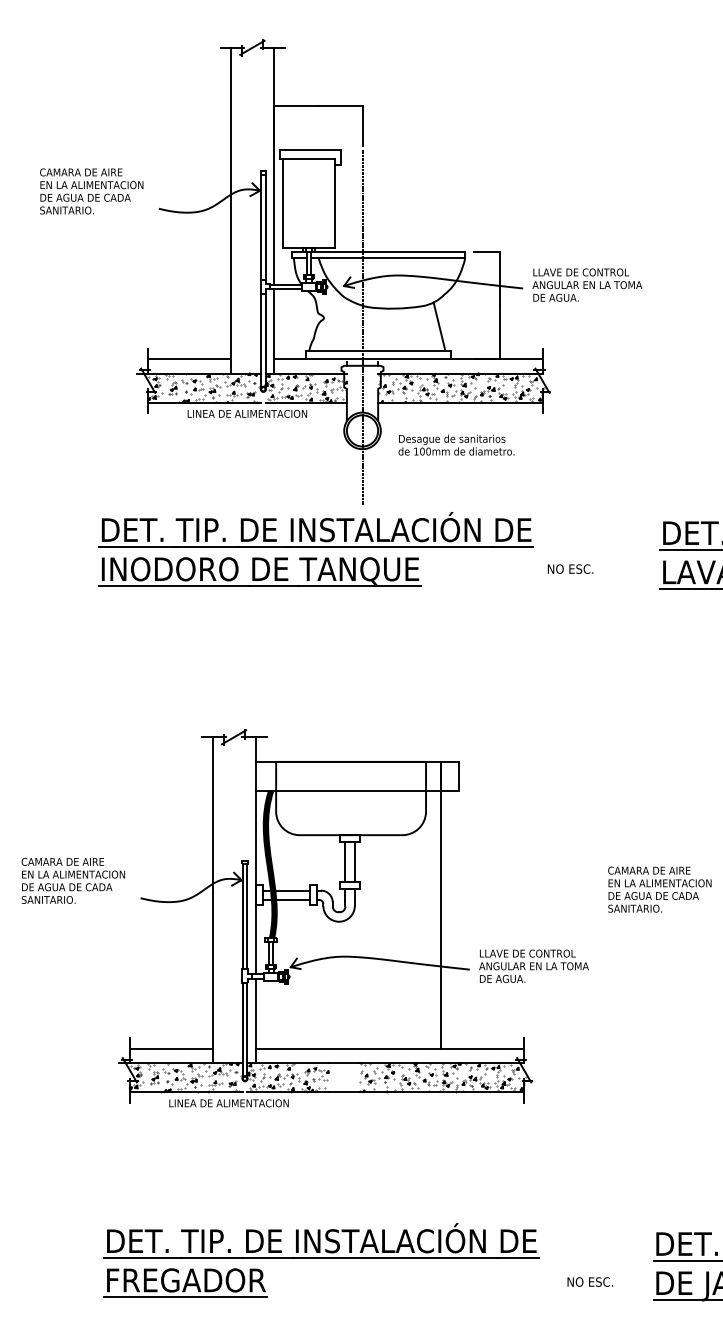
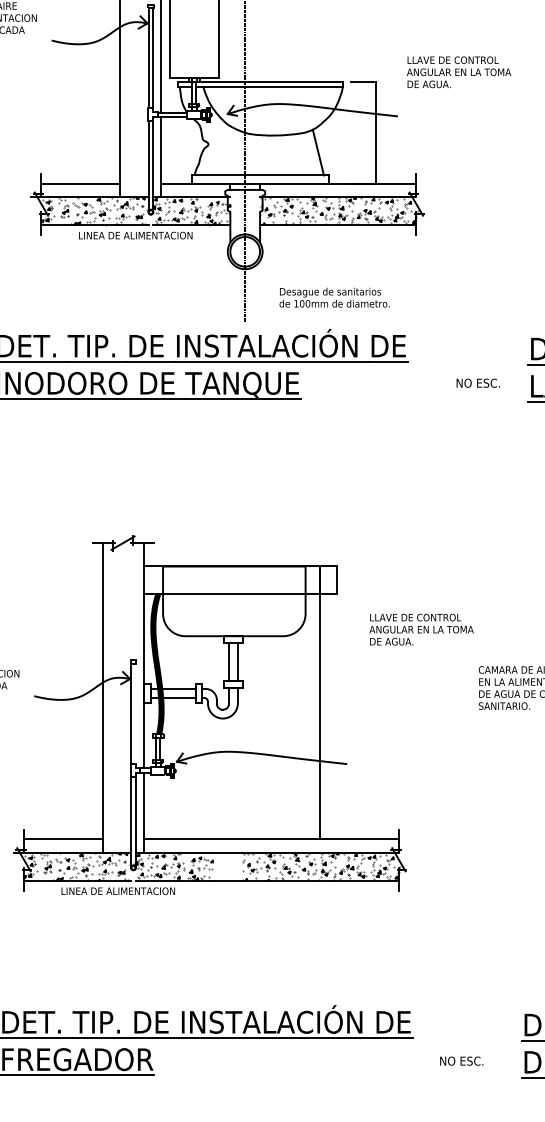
text: (587, 284) -> (459, 71), moved
text: (456, 444) -> (334, 297), moved
text: (570, 568) -> (478, 382), moved
line: (247, 916) -> (135, 713), removed
text: (533, 965) -> (421, 628), moved

